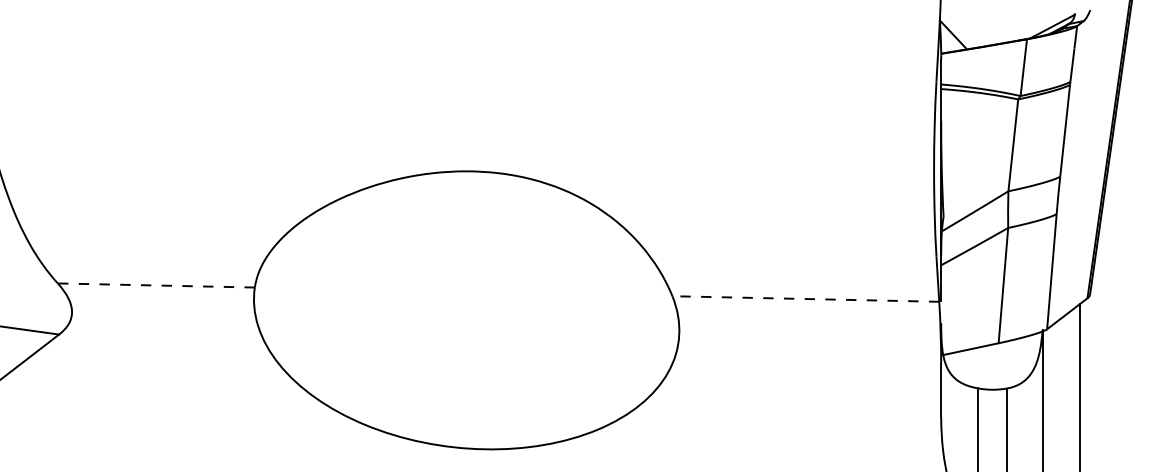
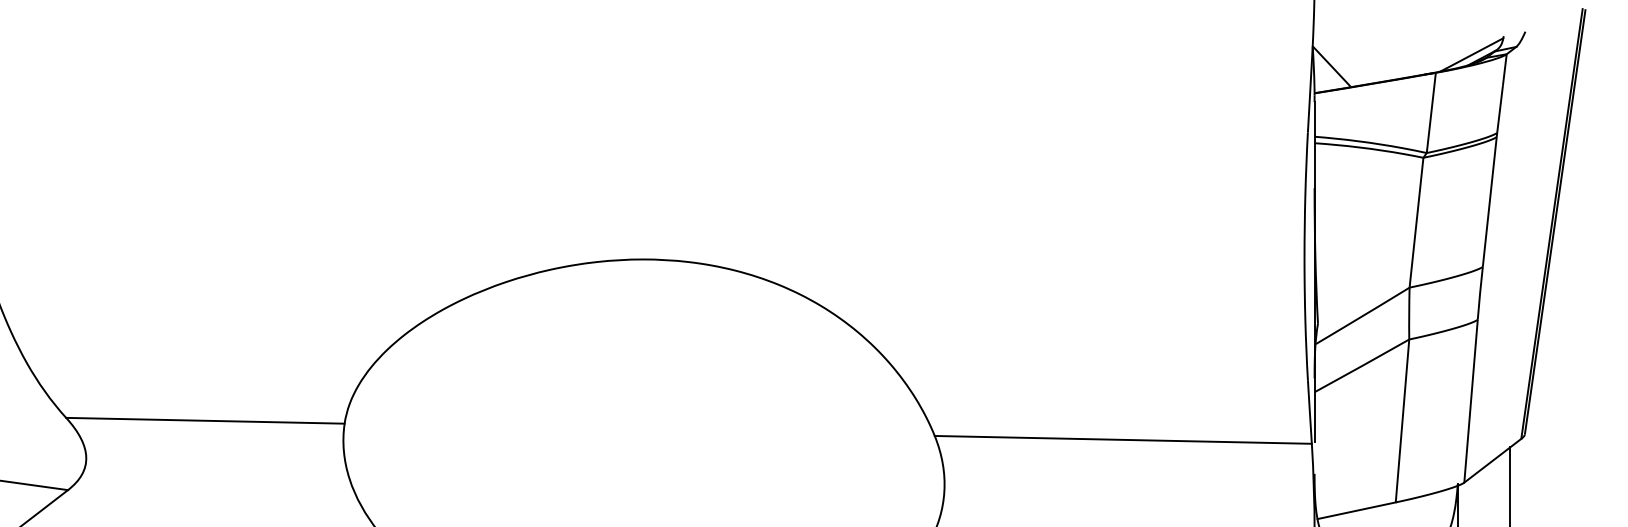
line: (156, 285) -> (205, 420), dashed -> solid
line: (805, 299) -> (1122, 440), dashed -> solid

